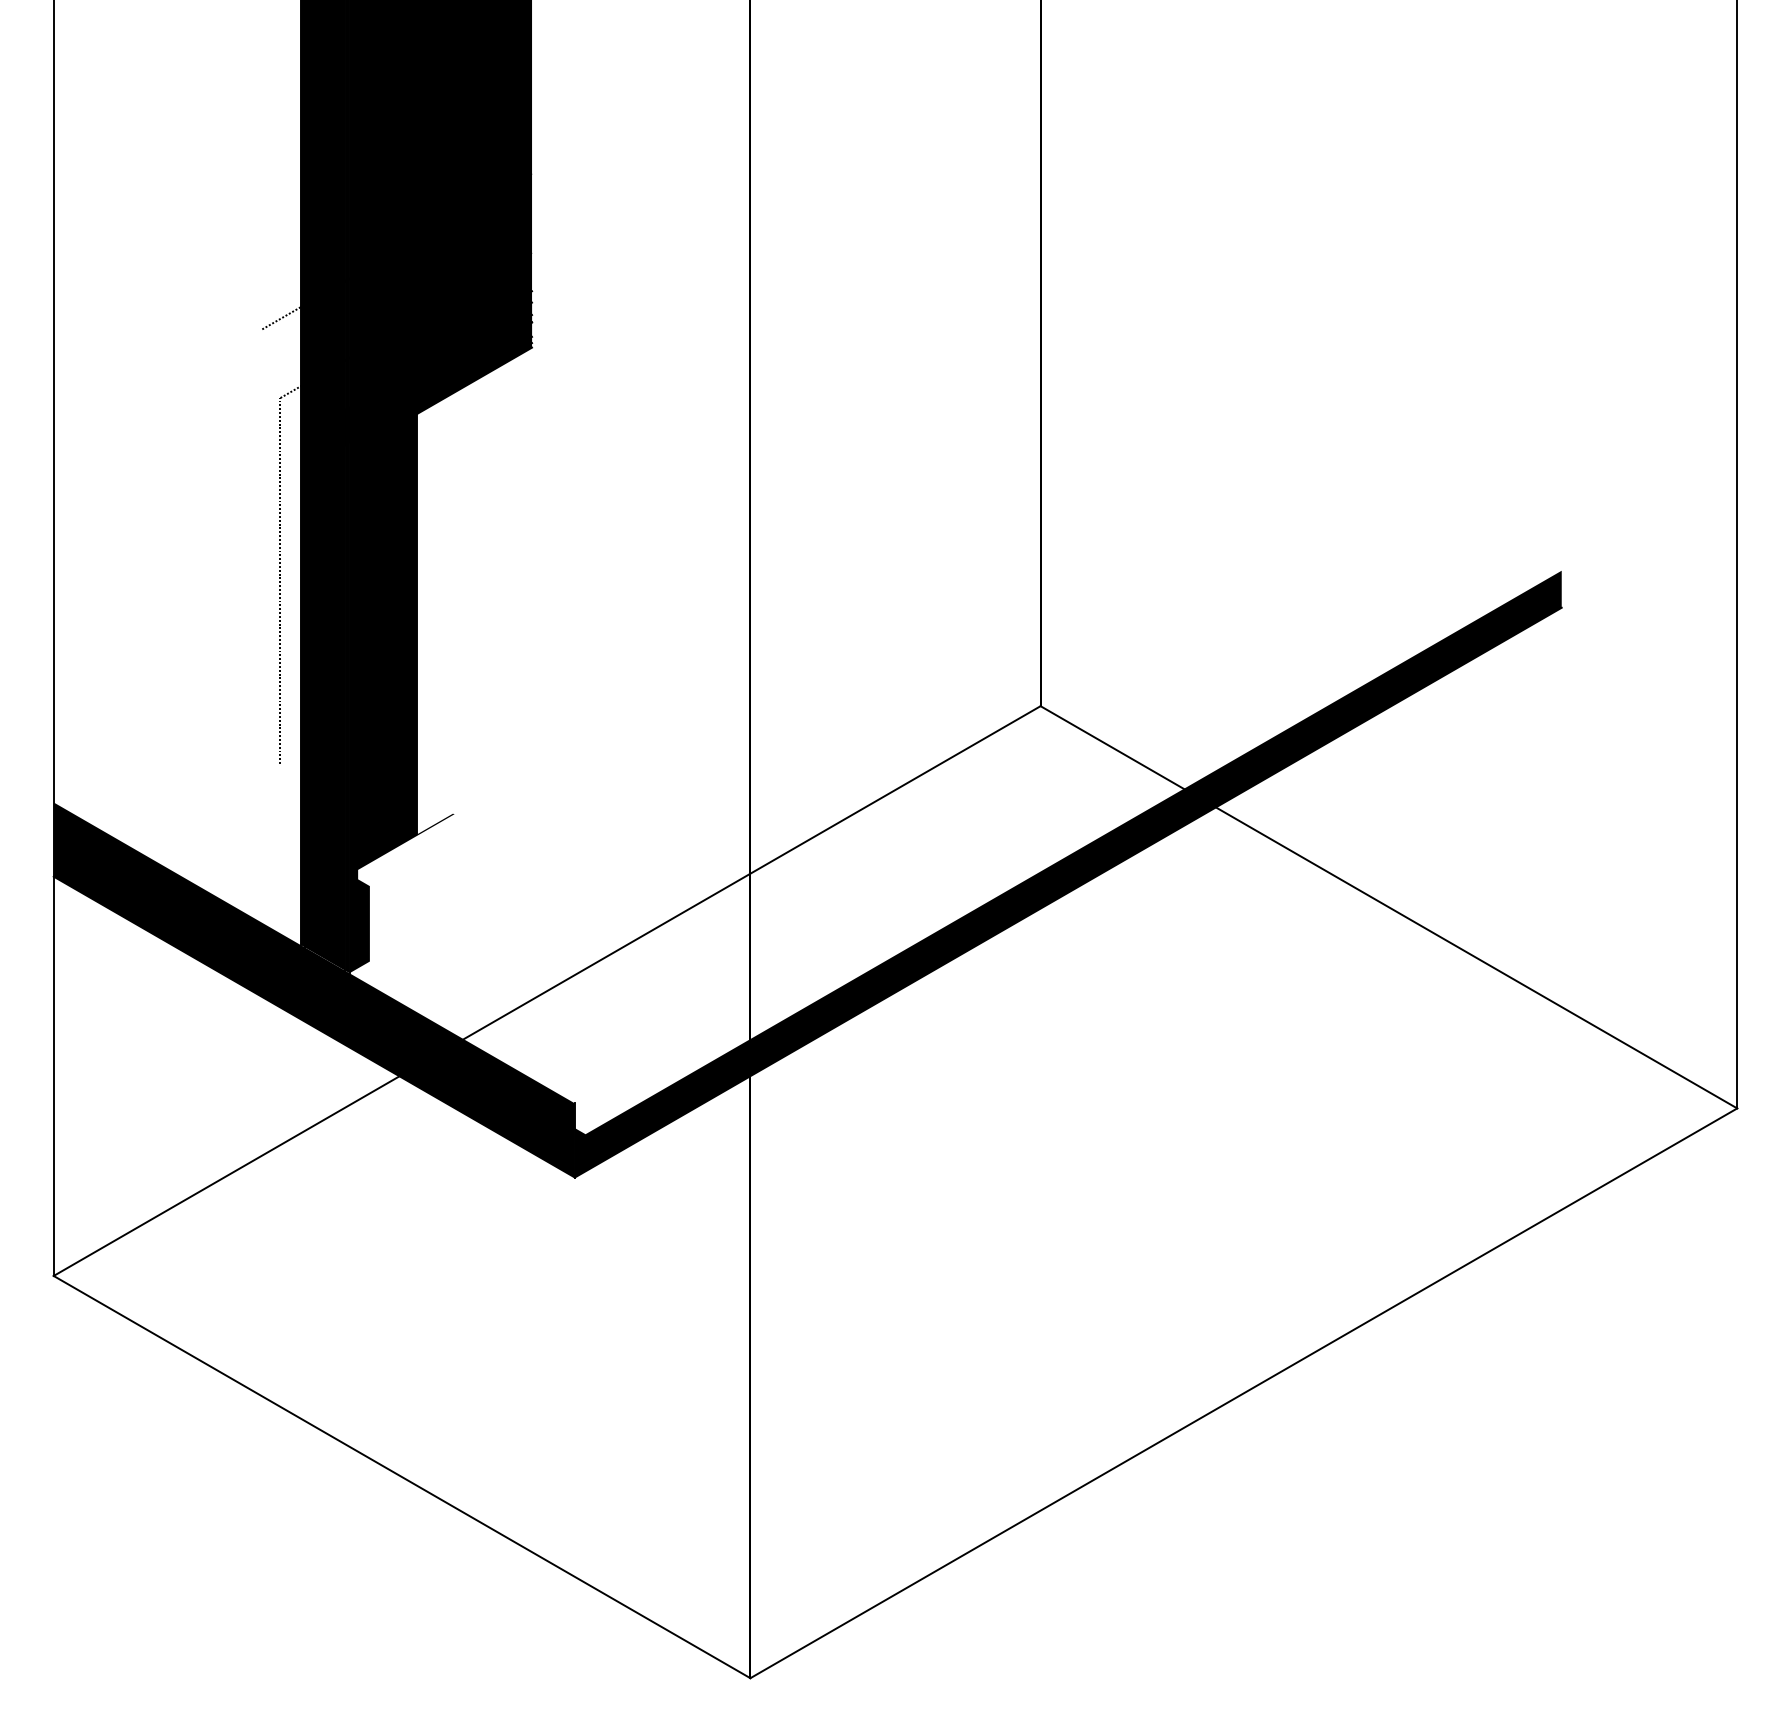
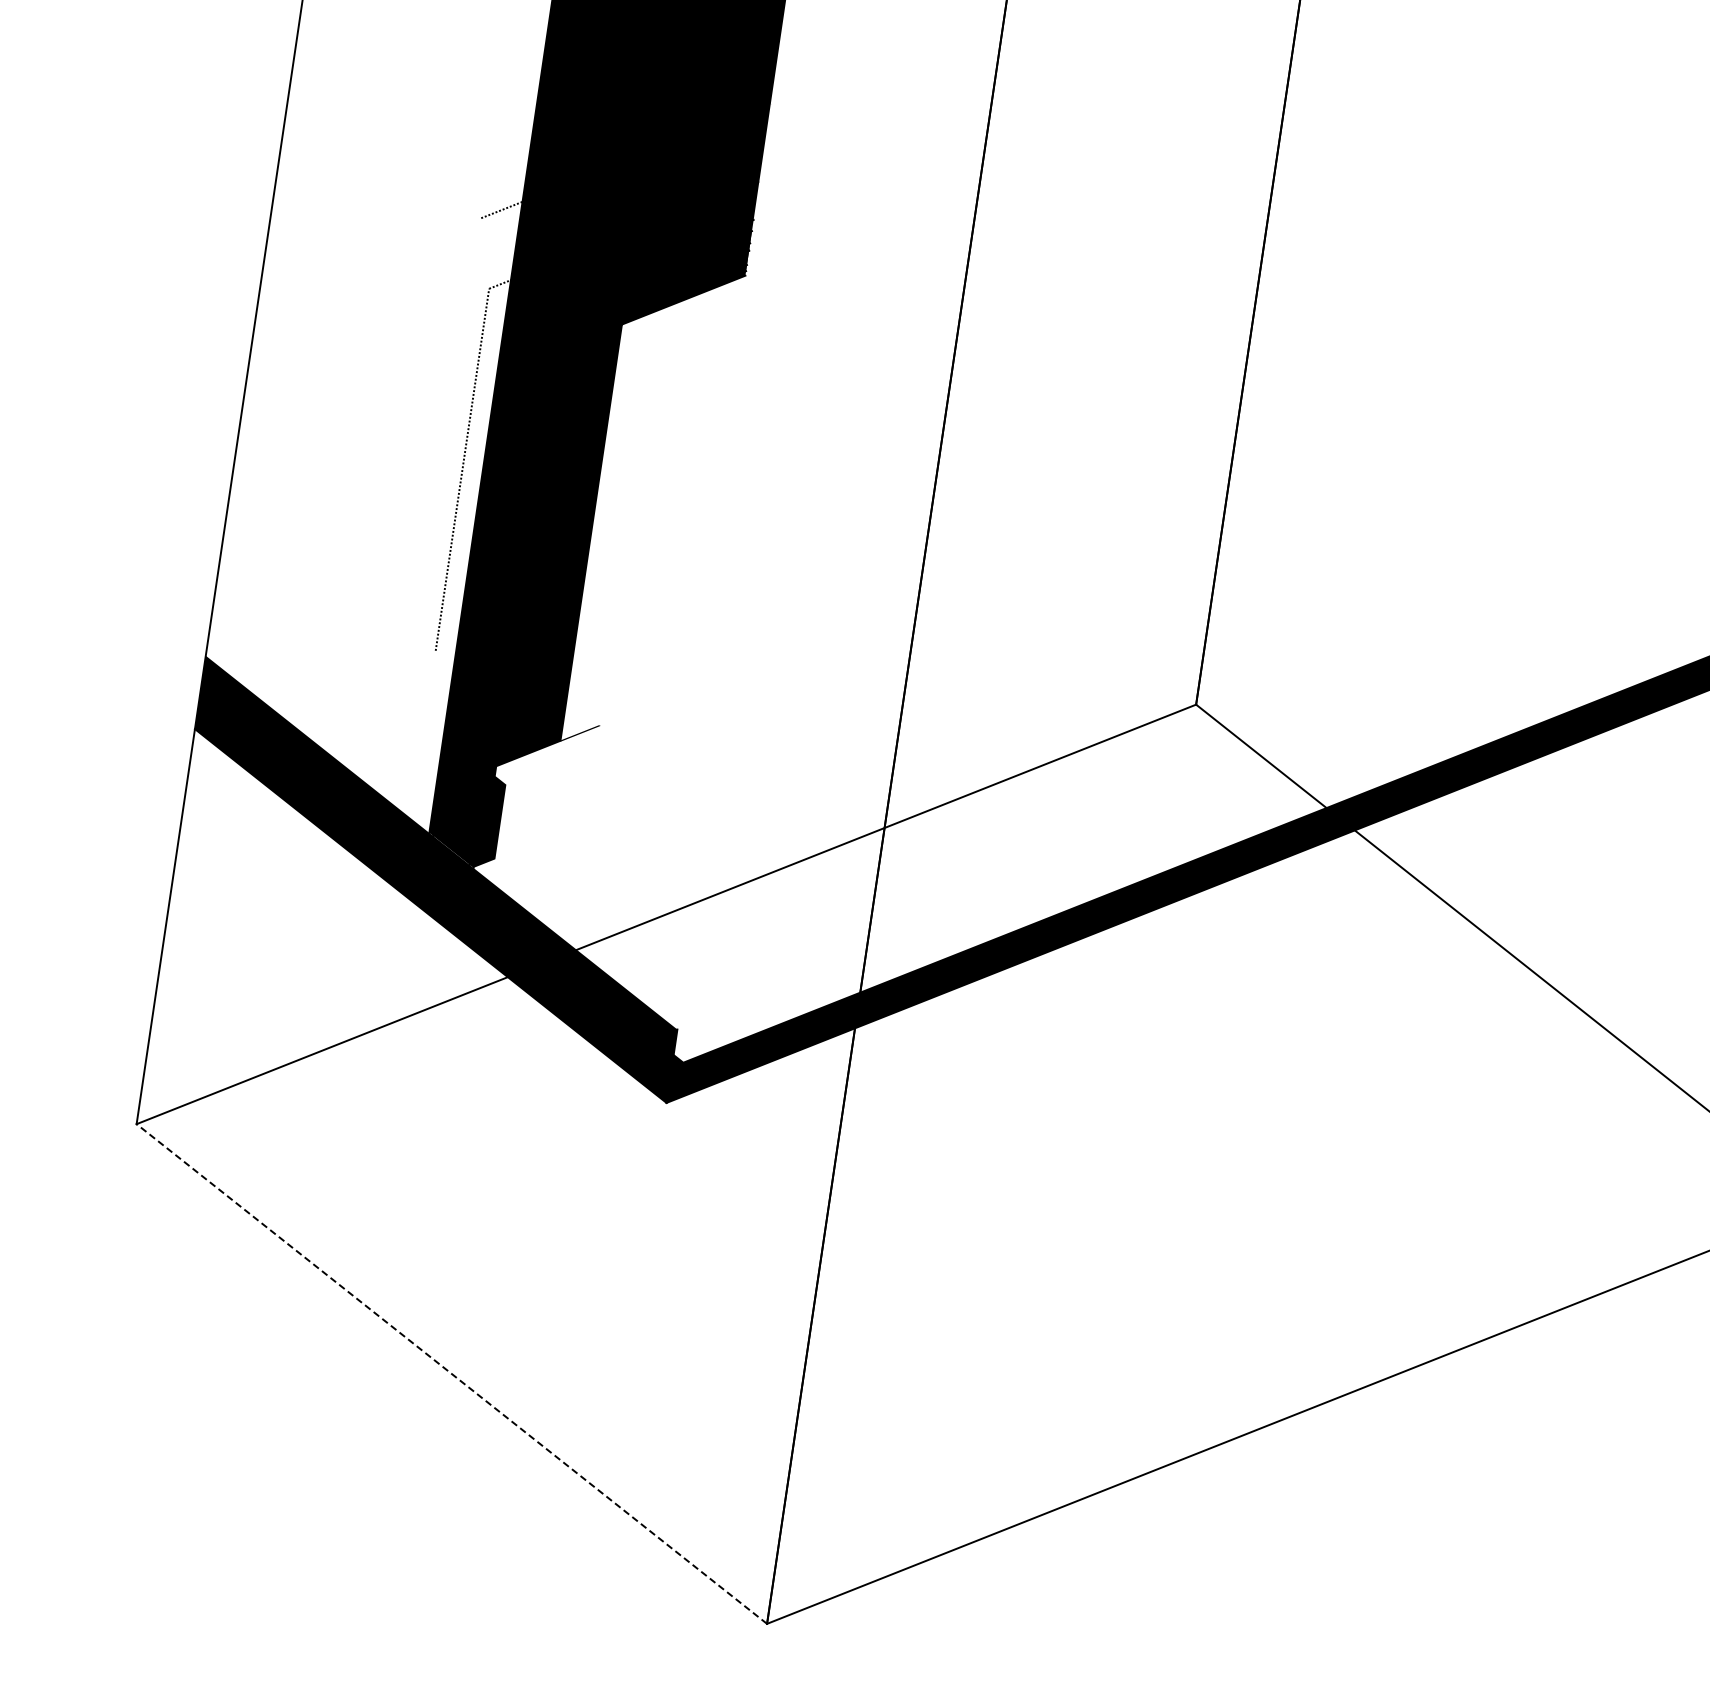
line: (401, 1476) -> (451, 1373), solid -> dashed

